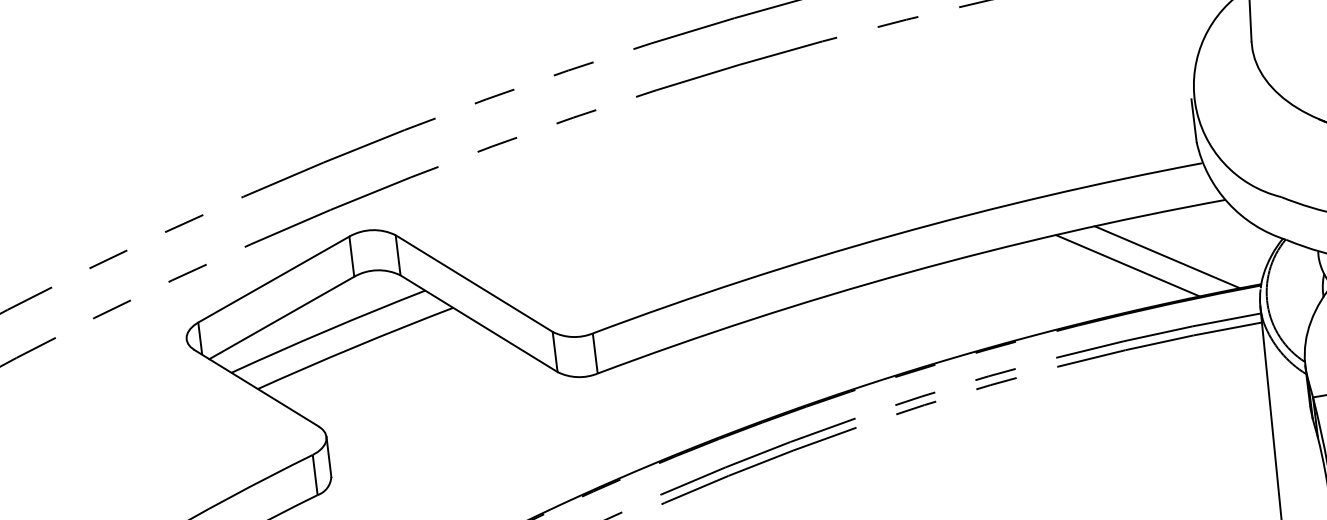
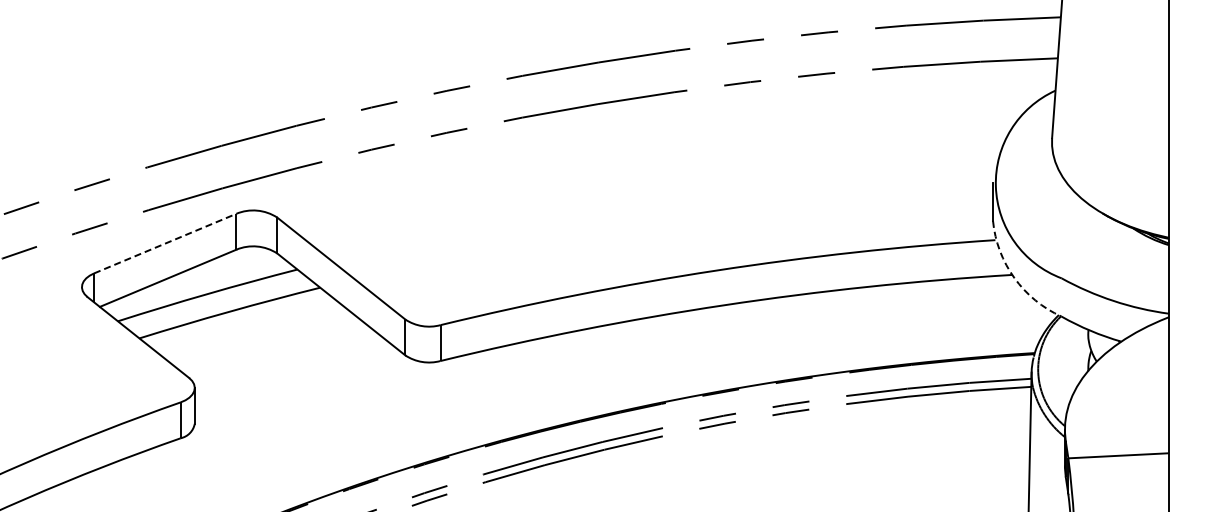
arc: (1228, 203) -> (1014, 278), solid -> dashed
line: (1166, 257) -> (954, 319), removed
line: (1128, 265) -> (919, 322), removed
line: (274, 279) -> (165, 243), solid -> dashed

